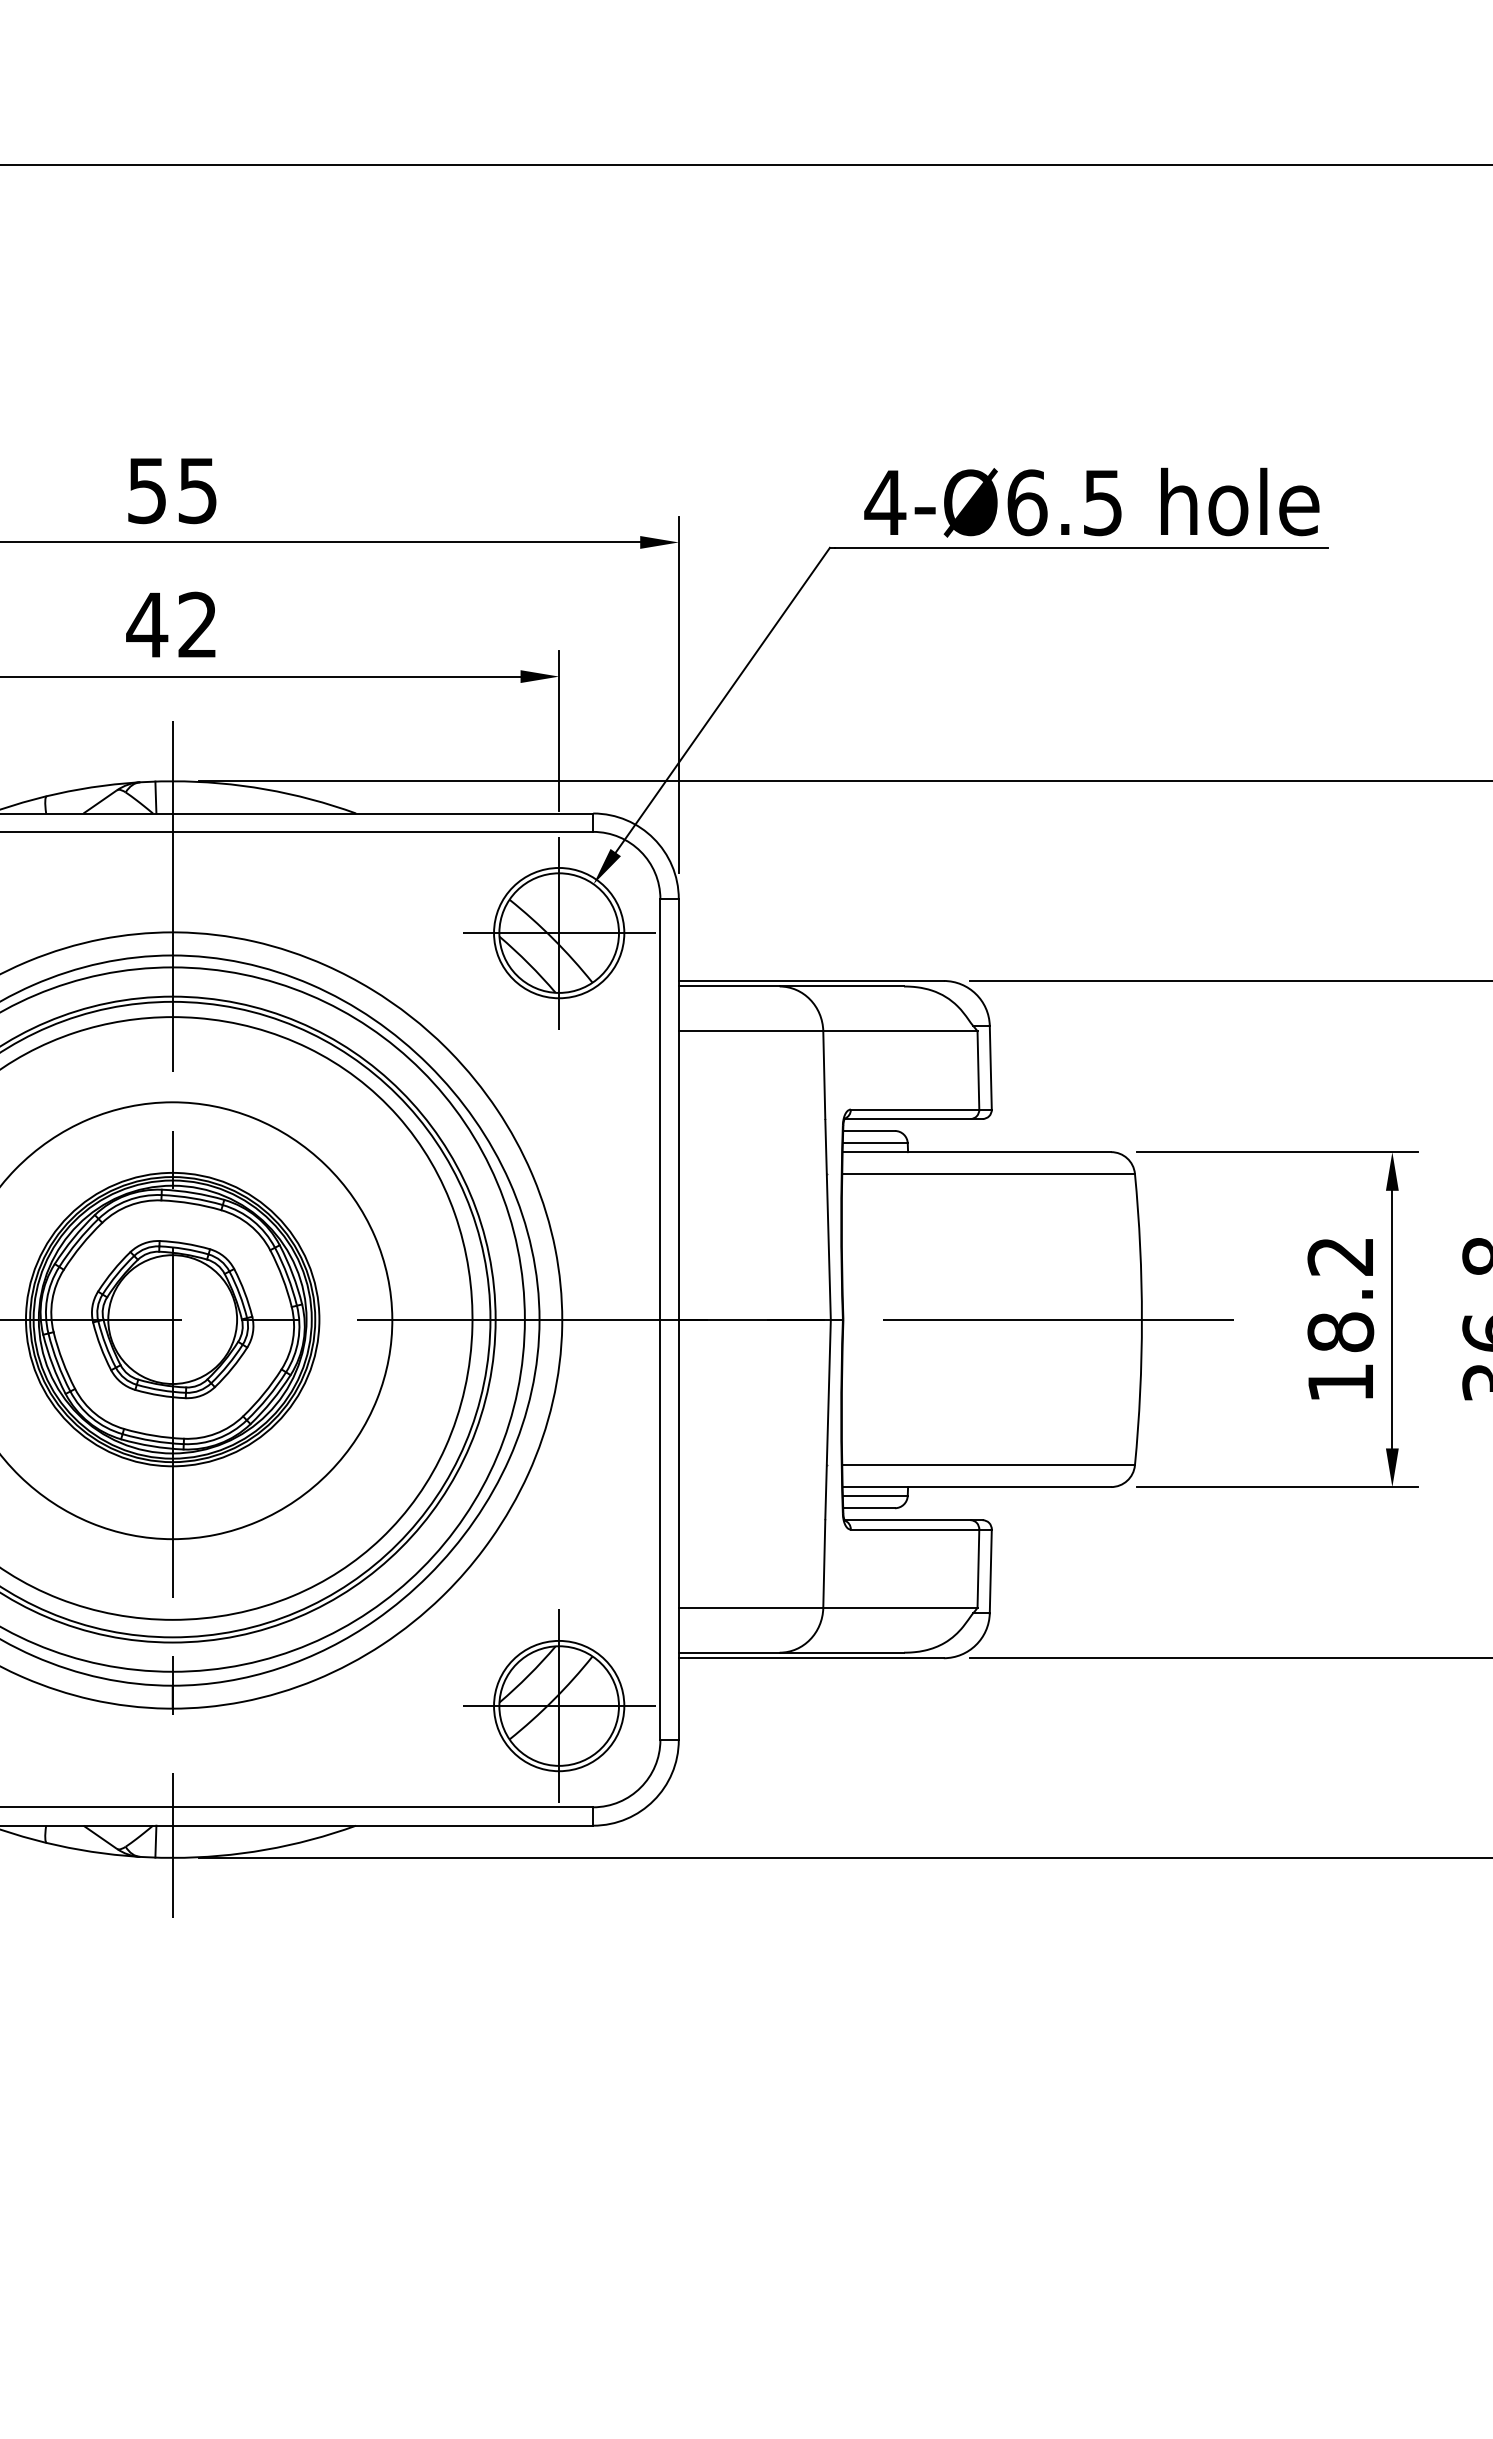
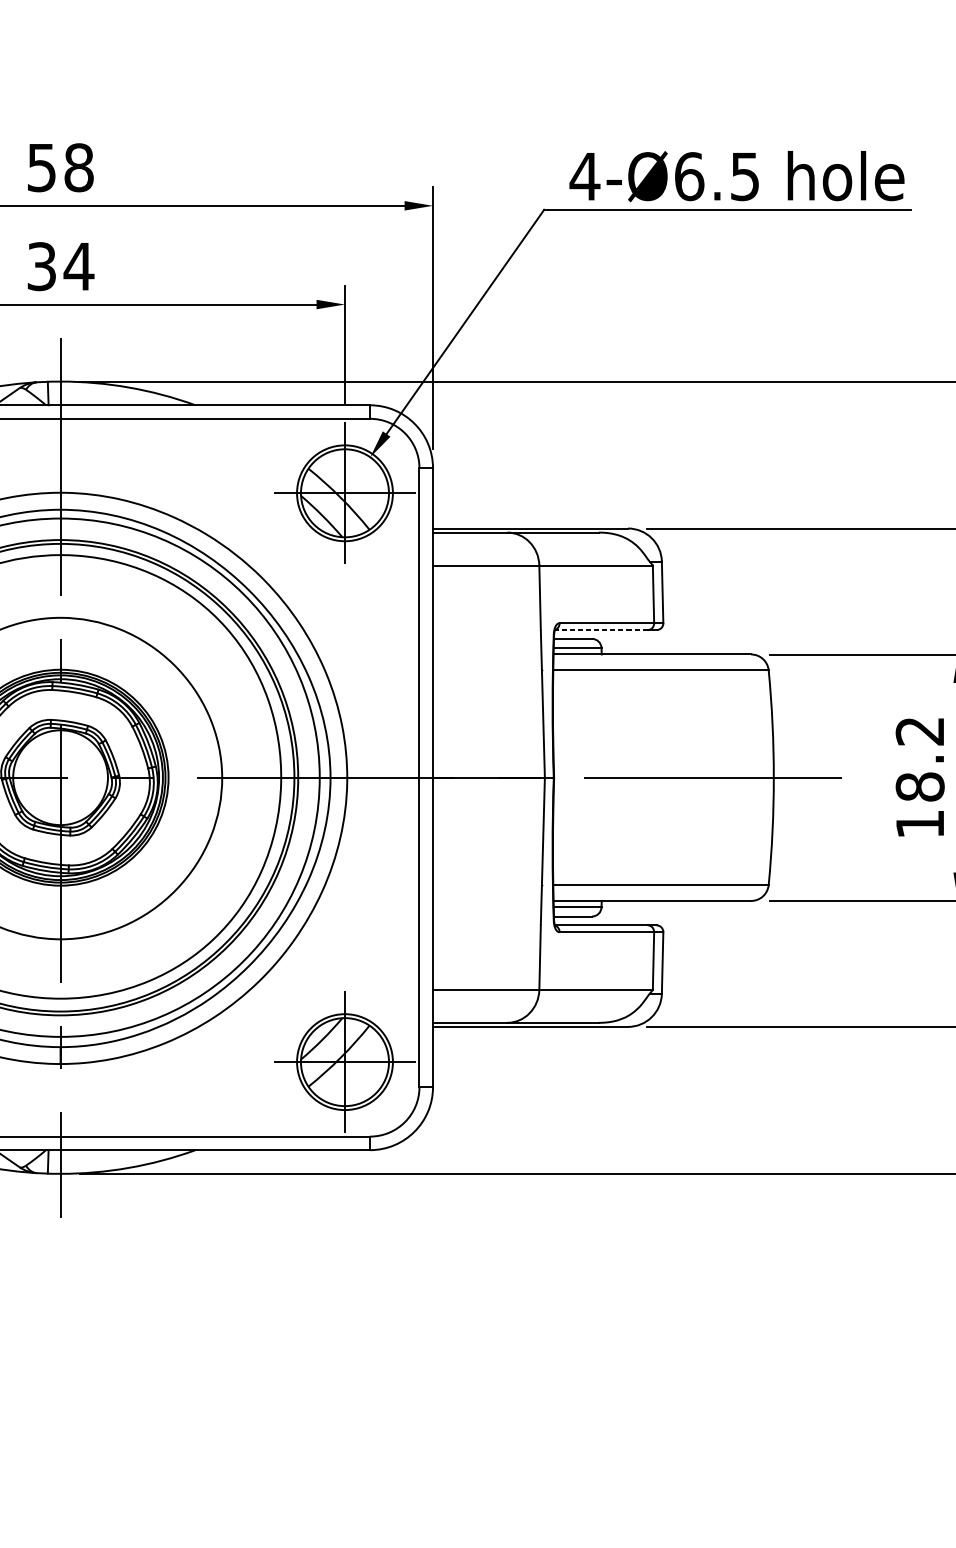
text: (197, 490) -> (78, 167), 55 -> 58
text: (172, 624) -> (60, 266), 42 -> 34
line: (907, 1119) -> (601, 630), solid -> dashed

